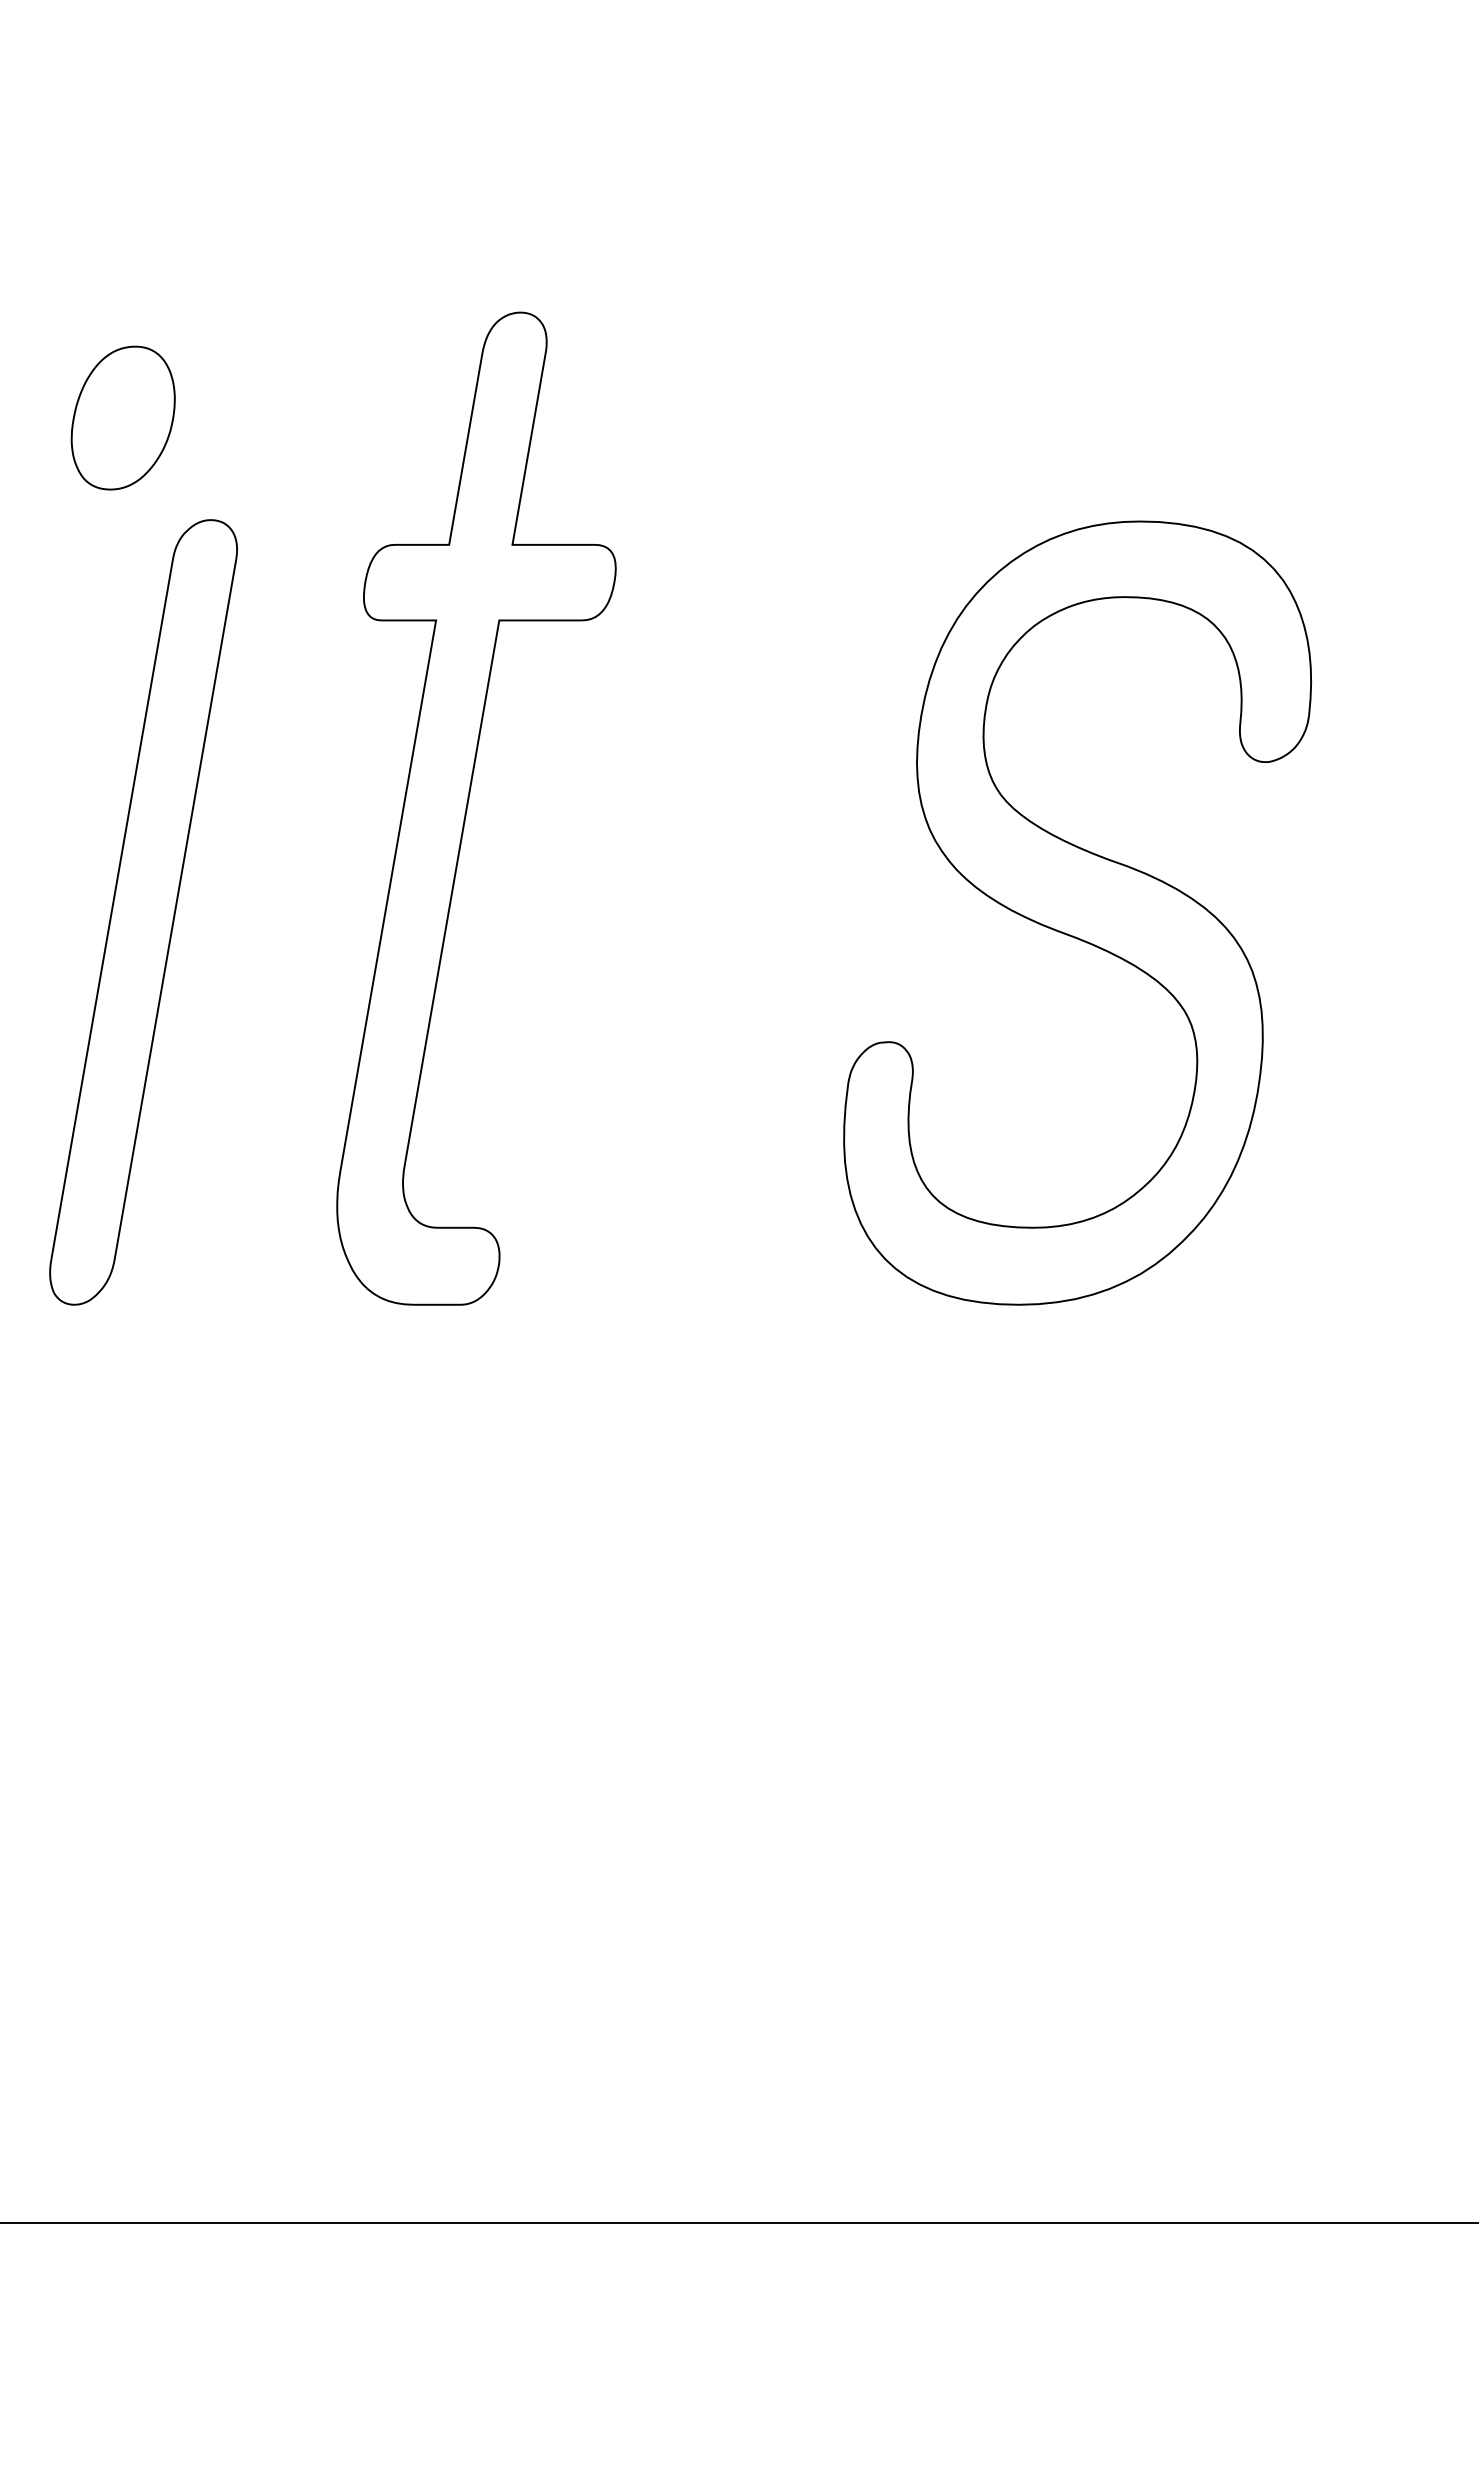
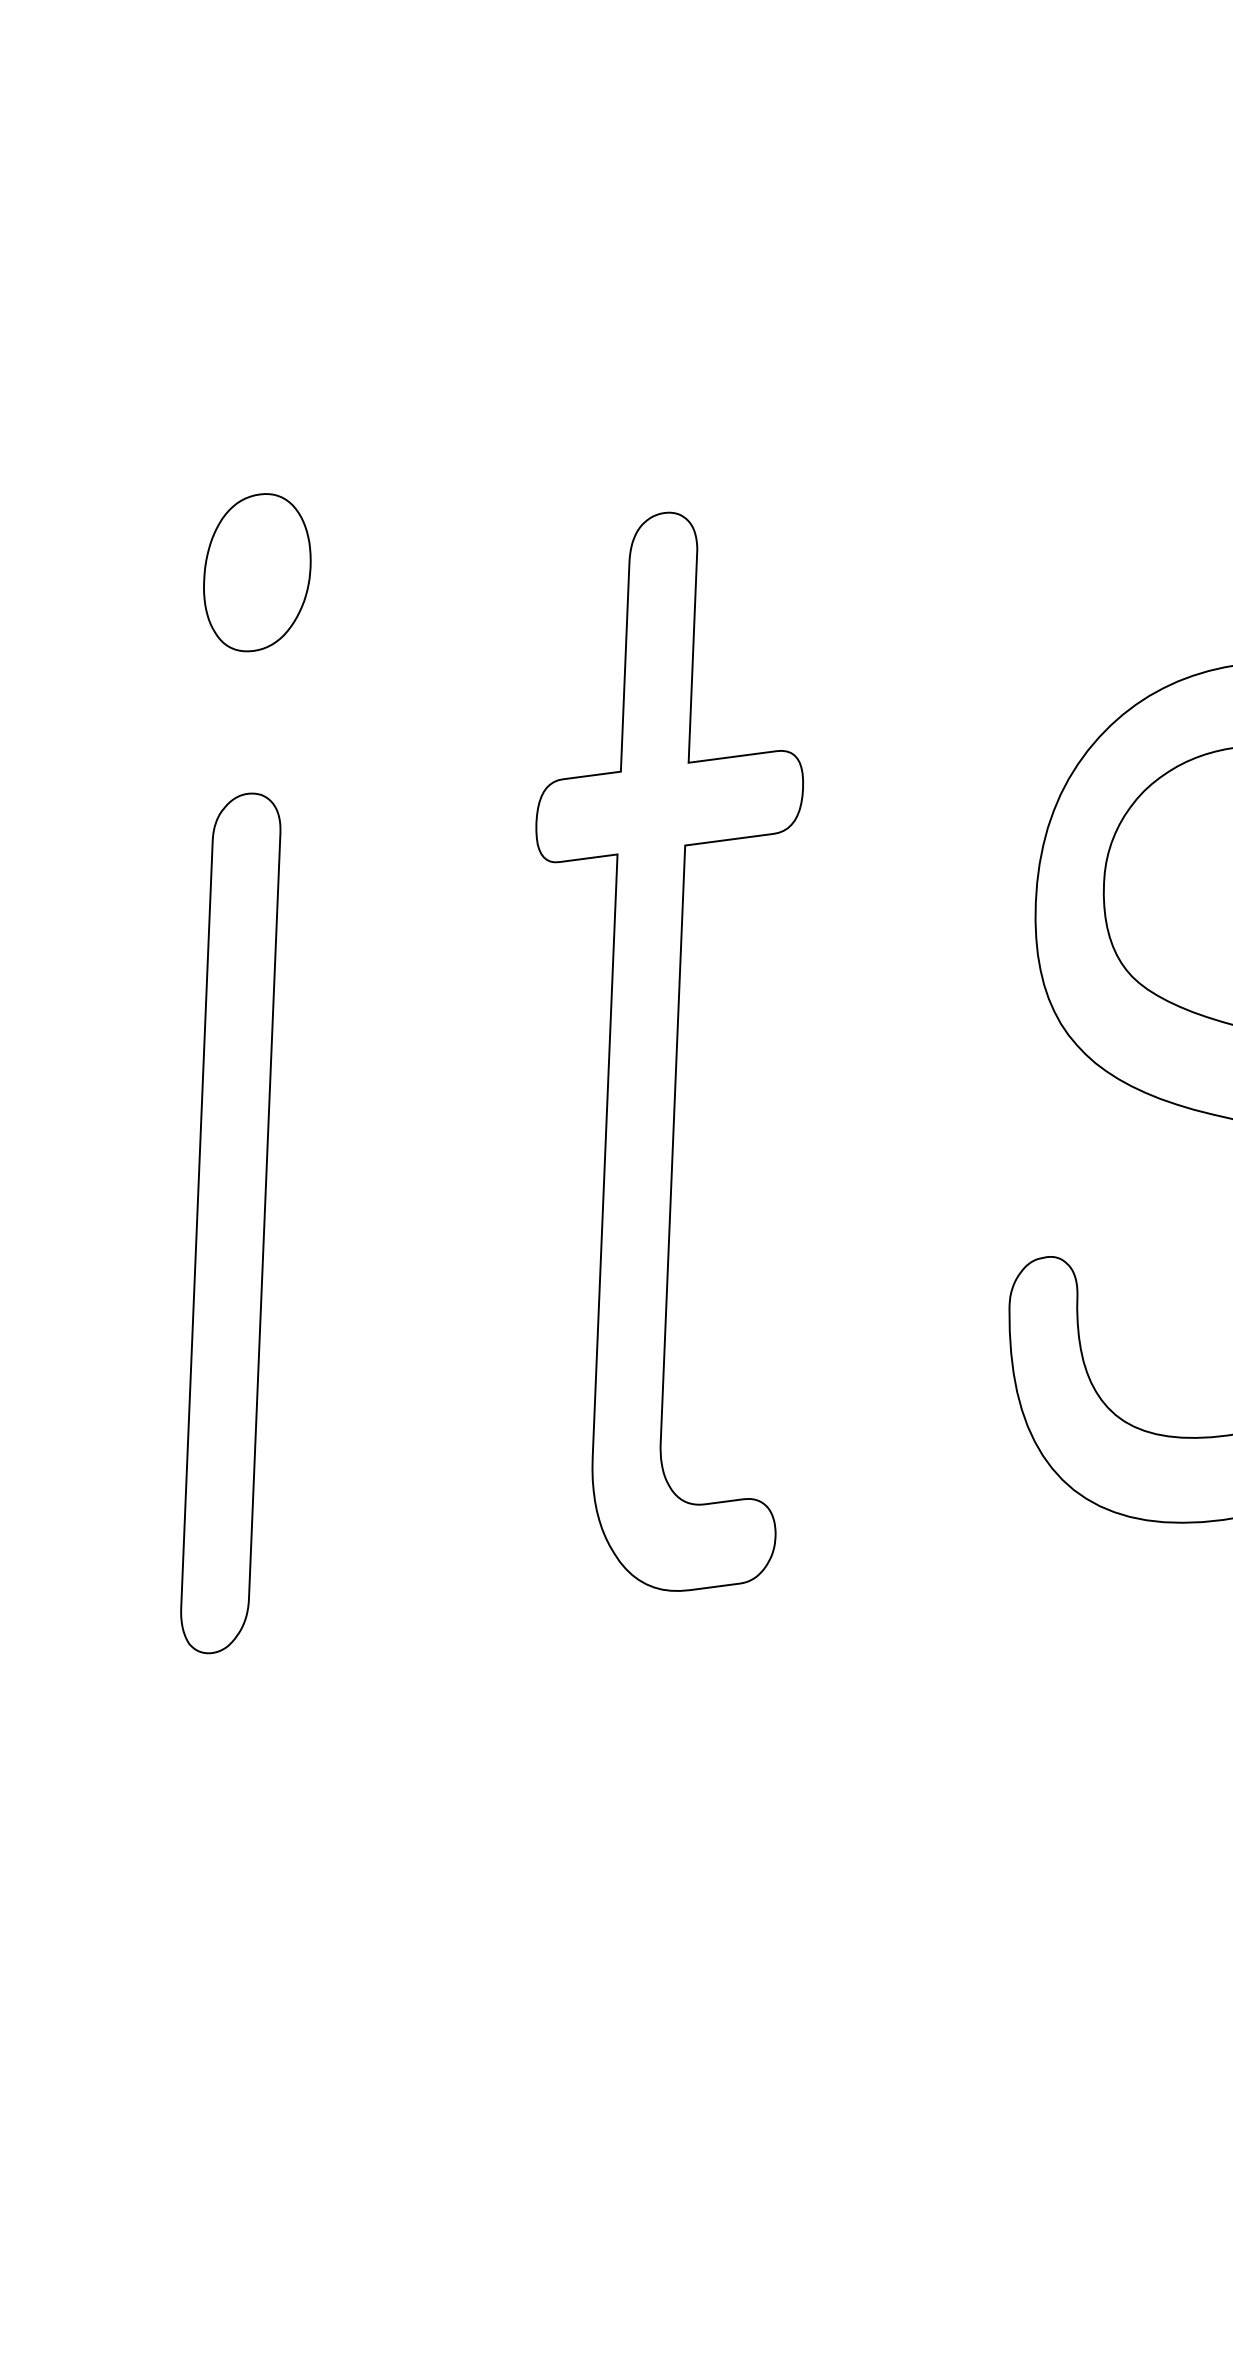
part: (122, 417) -> (256, 572), moved
part: (468, 805) -> (678, 1047), moved

